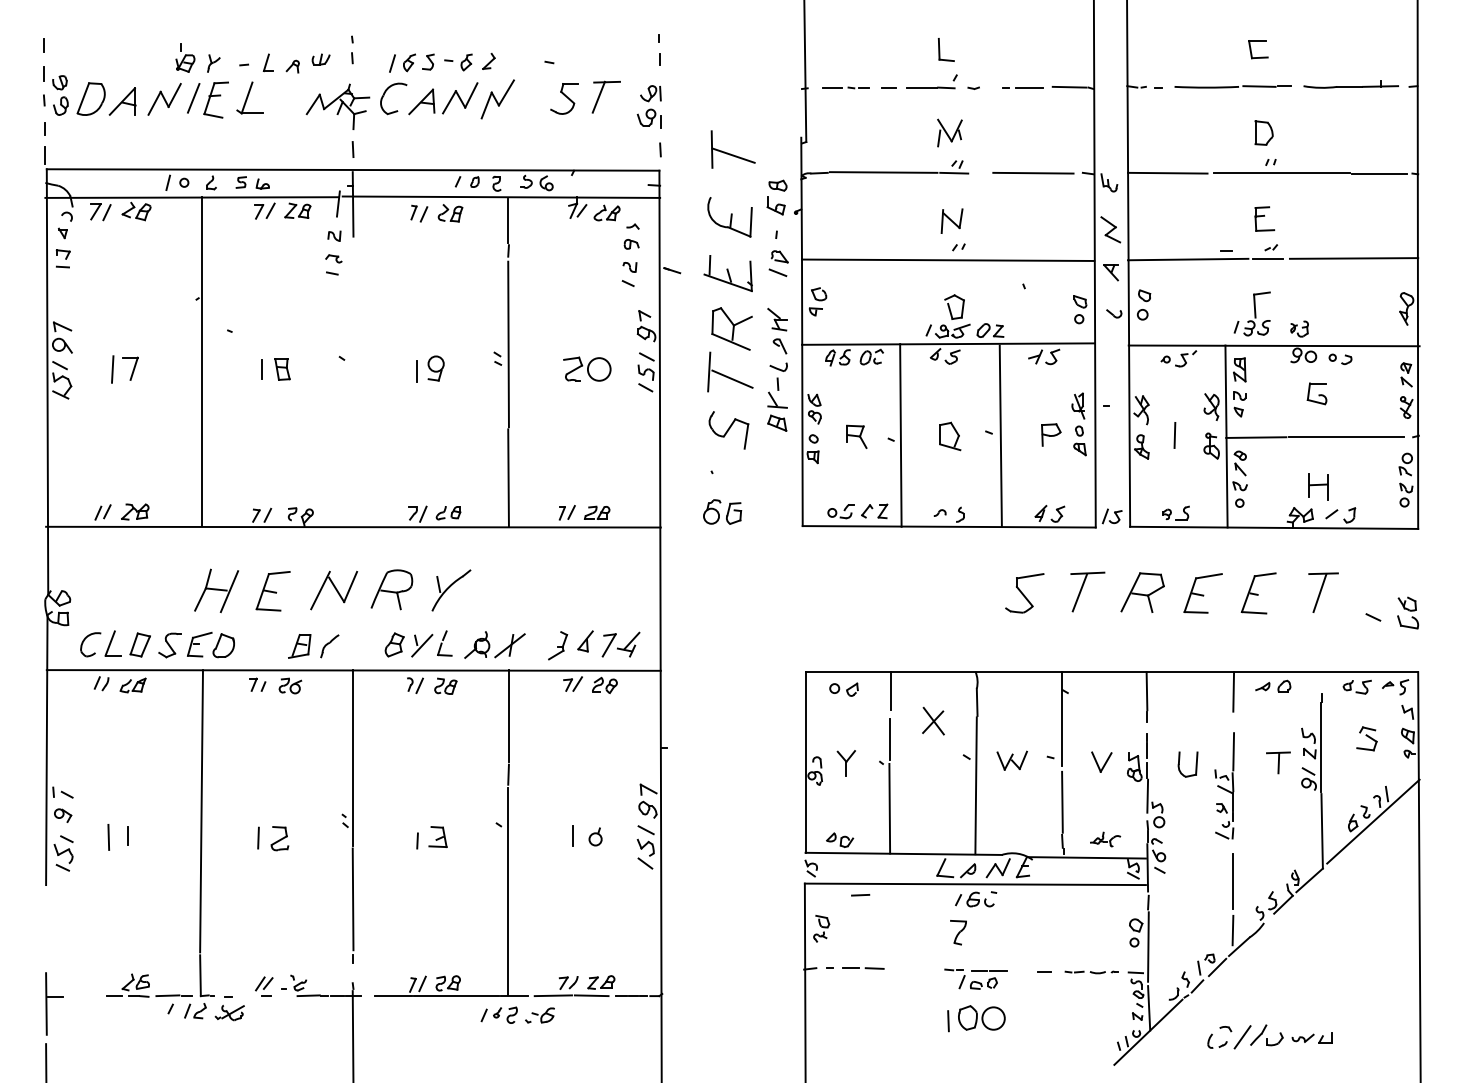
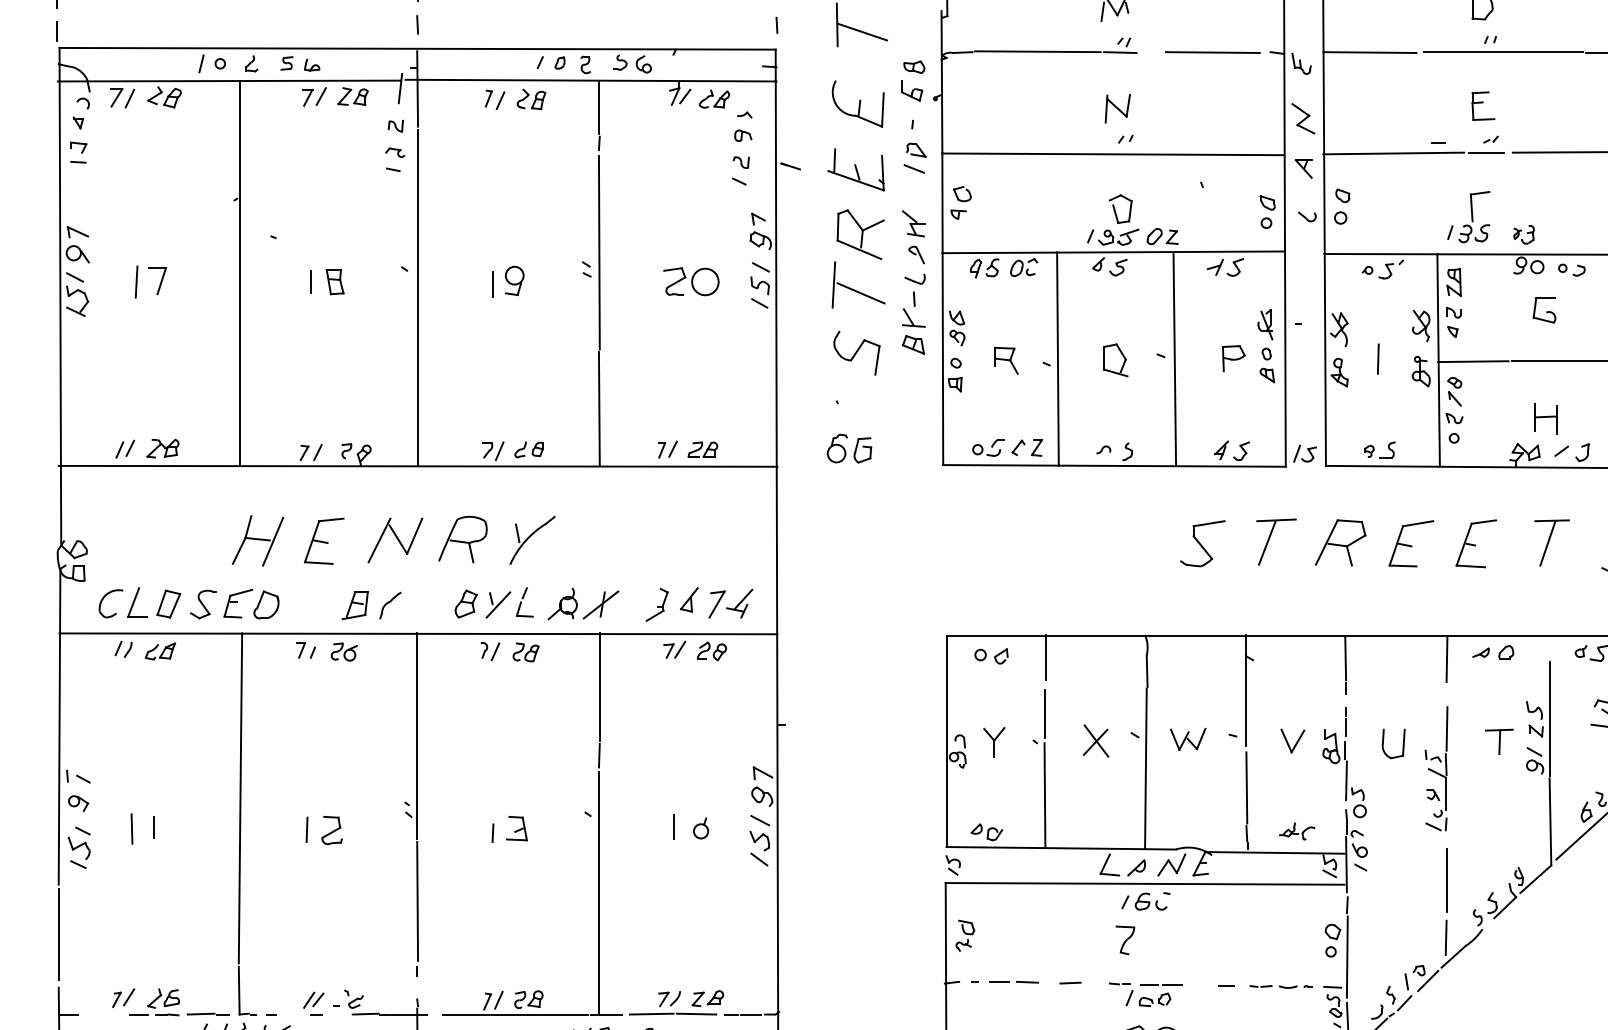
line: (353, 382) -> (418, 297), added
part: (933, 720) -> (1096, 740), moved
line: (860, 895) -> (1070, 983), moved
line: (46, 927) -> (59, 934), added
part: (101, 981) -> (123, 997), added

